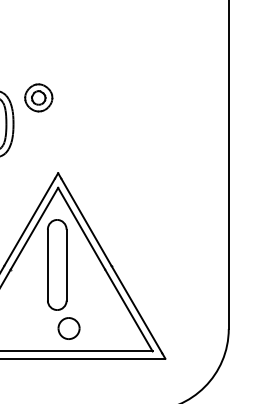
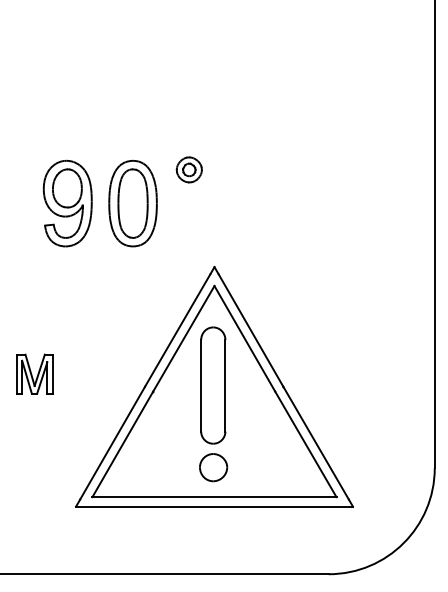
part: (38, 97) -> (188, 169), size x0.71
part: (69, 328) -> (213, 467), moved

